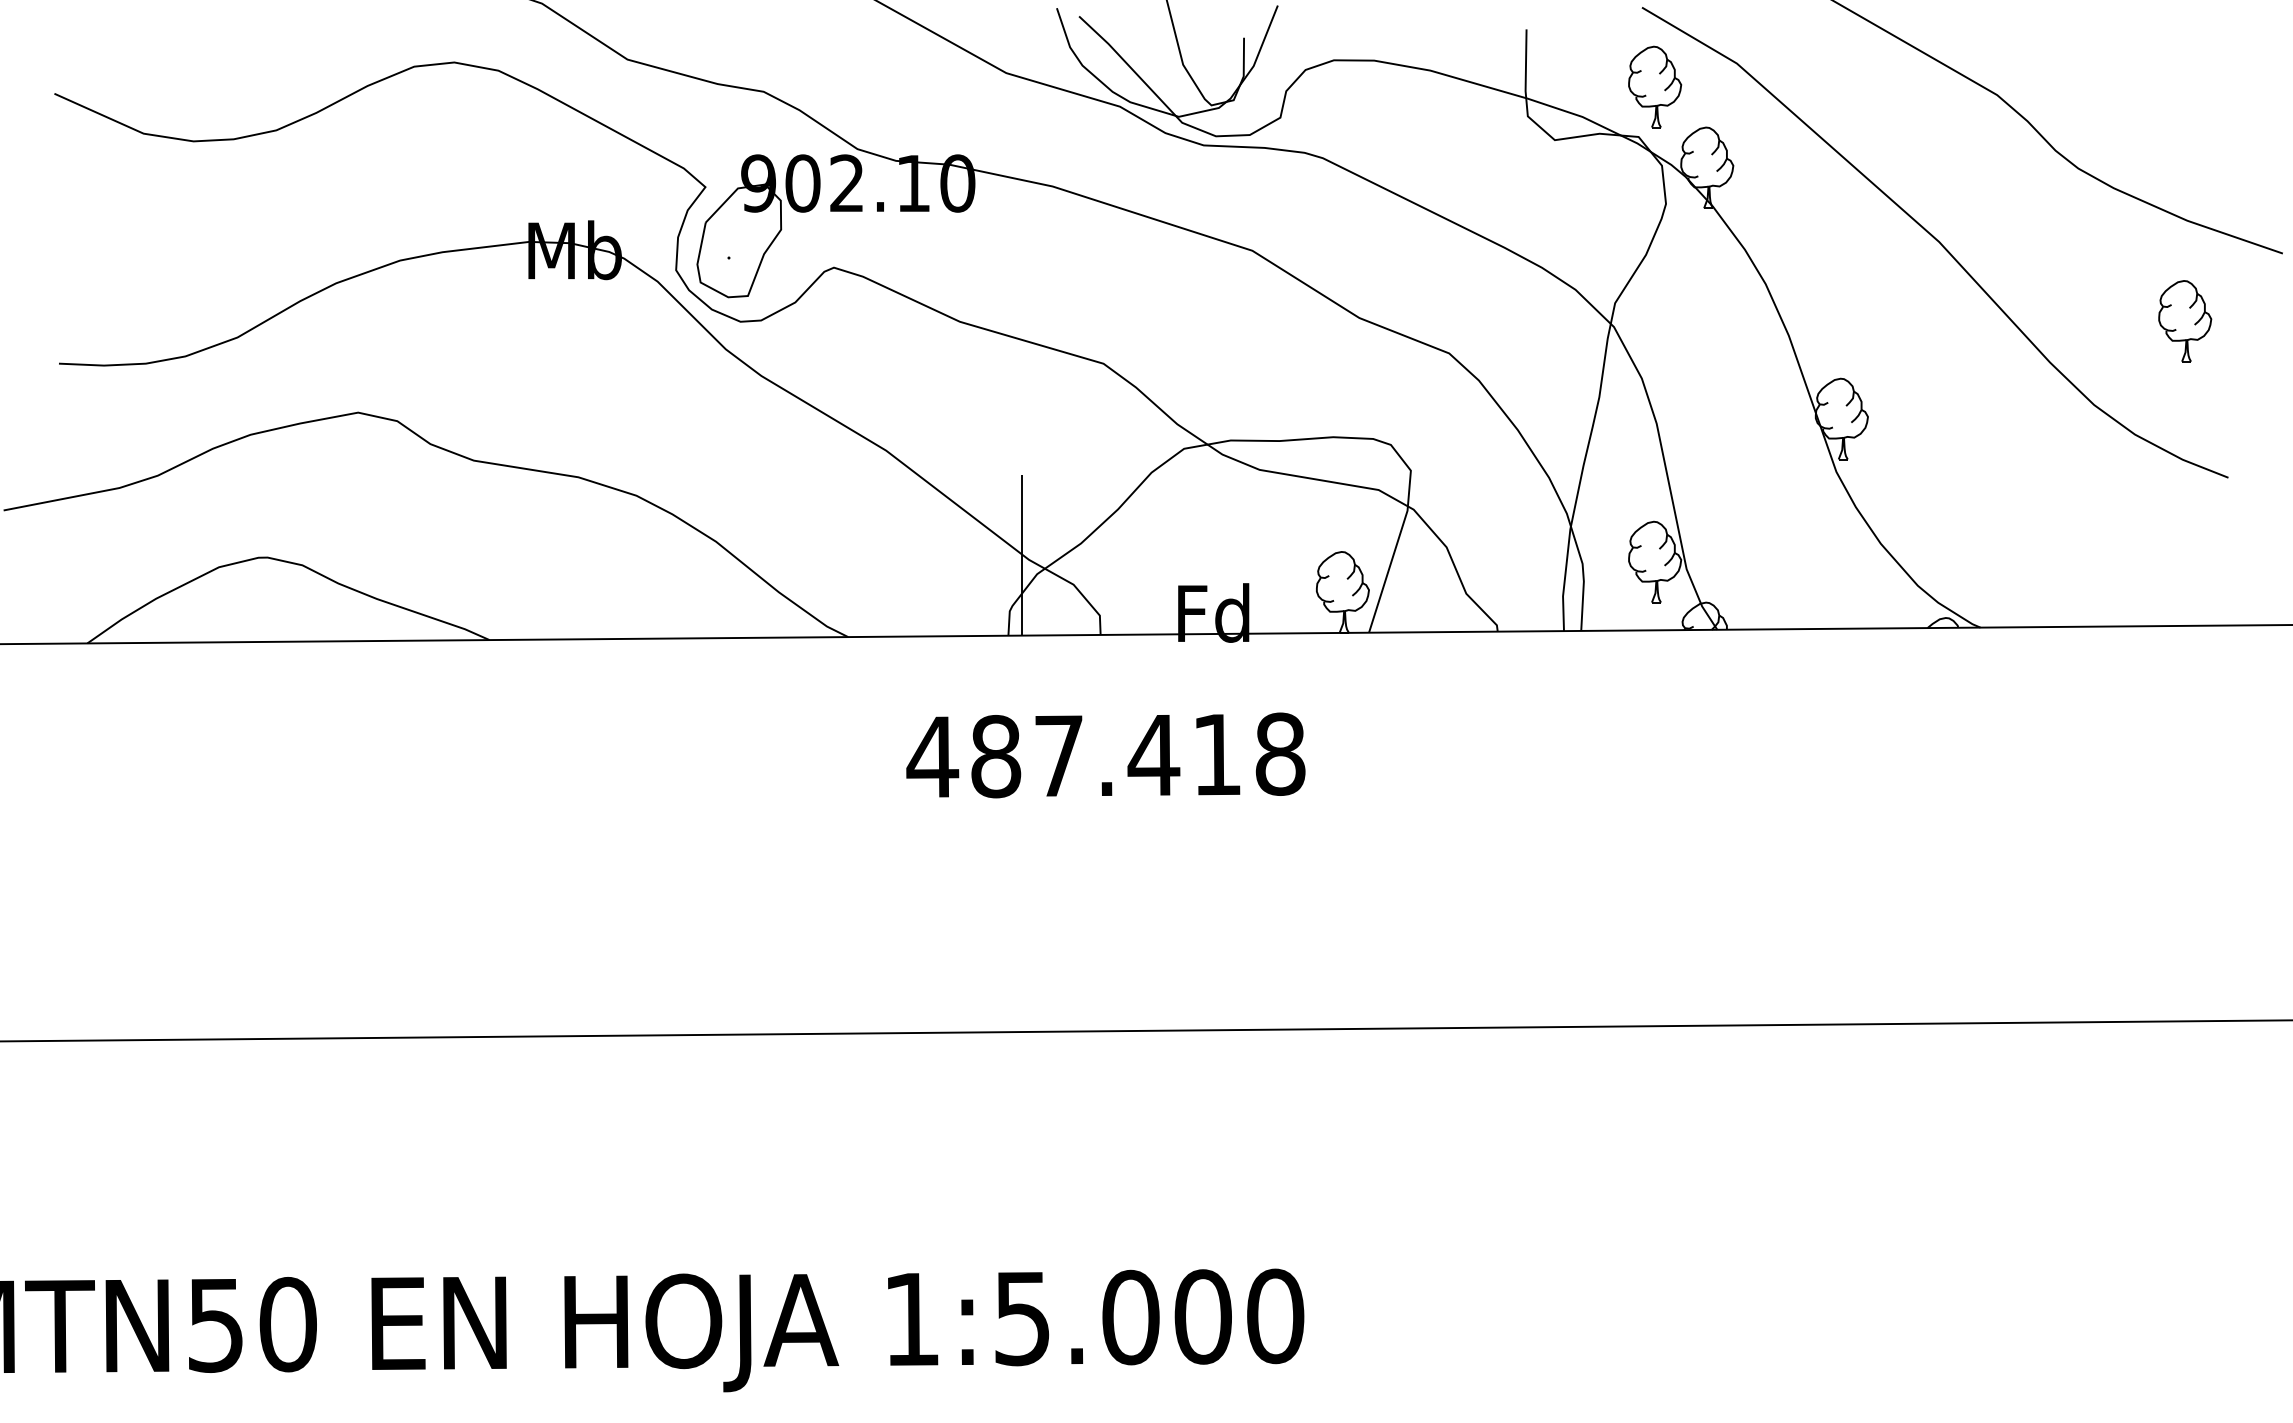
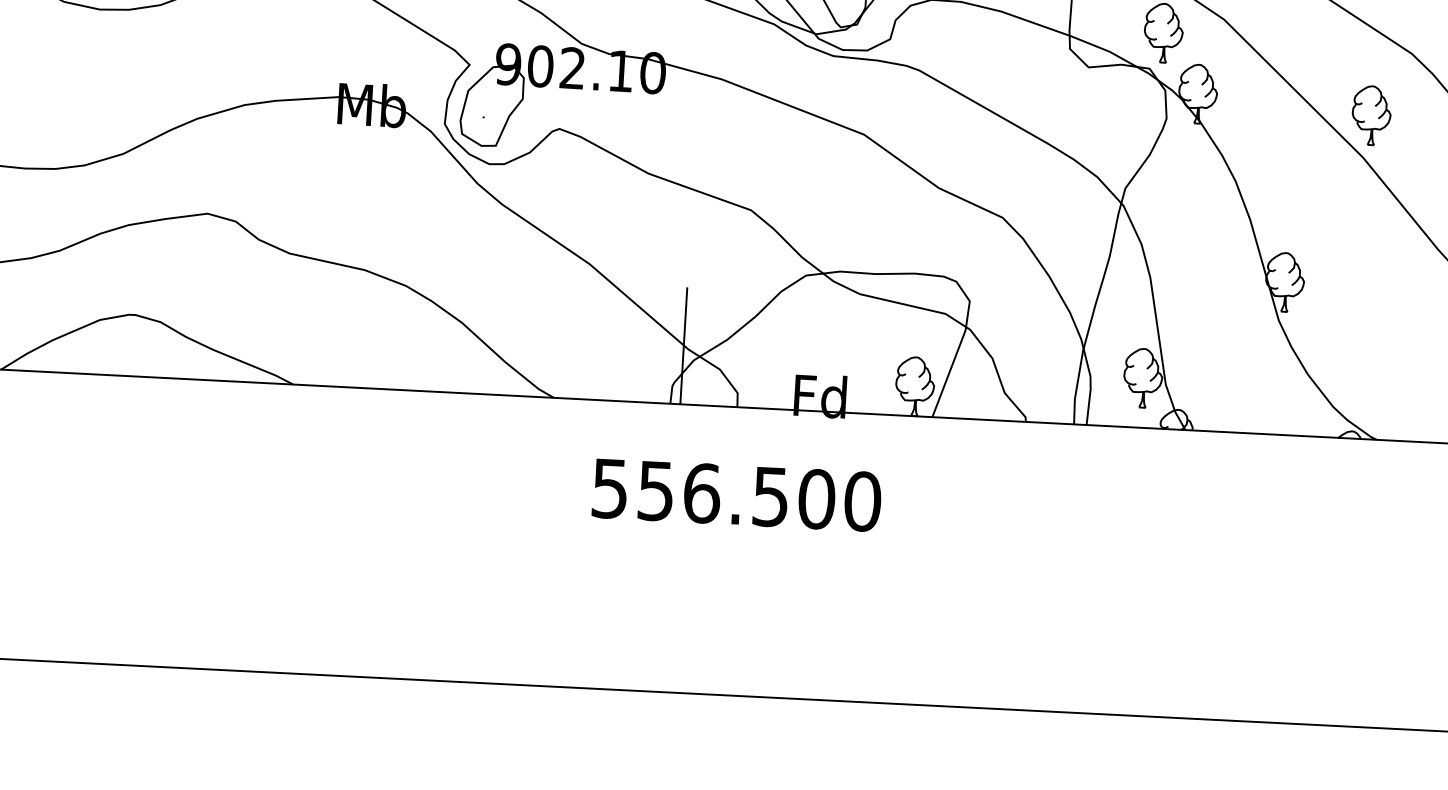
part: (1946, 183) -> (1371, 115), added
text: (1105, 755) -> (735, 494), 487.418 -> 556.500

